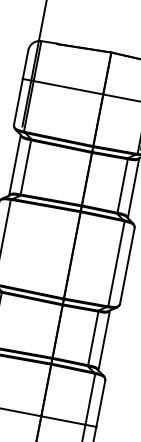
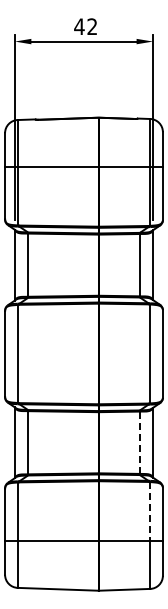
line: (93, 339) -> (140, 443), solid -> dashed
line: (90, 399) -> (150, 511), solid -> dashed

